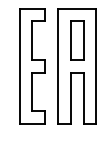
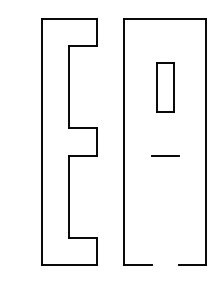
part: (77, 40) -> (166, 87), size x0.6
line: (70, 97) -> (151, 209), removed
line: (83, 97) -> (178, 209), removed

